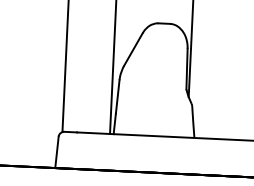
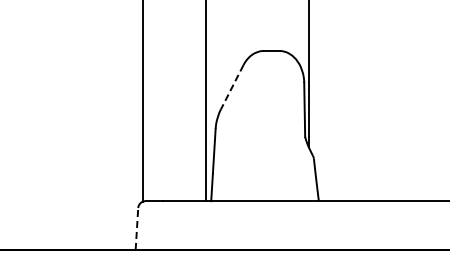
line: (132, 49) -> (231, 87), solid -> dashed
line: (56, 152) -> (136, 228), solid -> dashed

